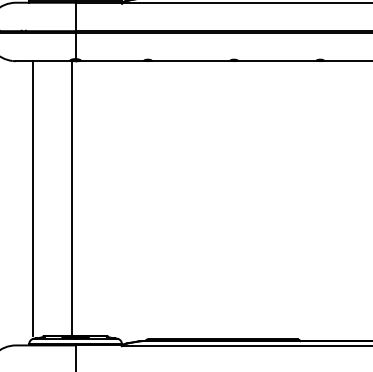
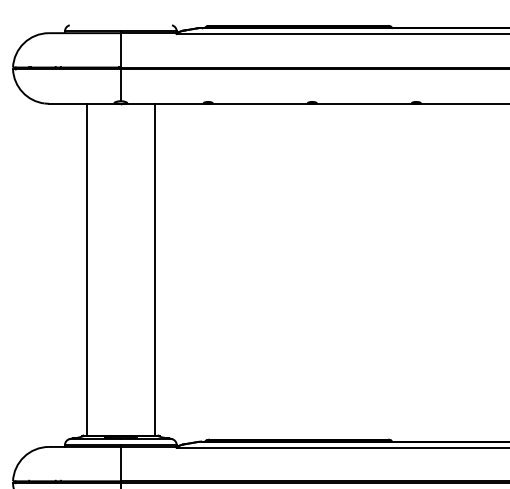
line: (33, 198) -> (86, 269), moved
line: (71, 198) -> (155, 269), moved

